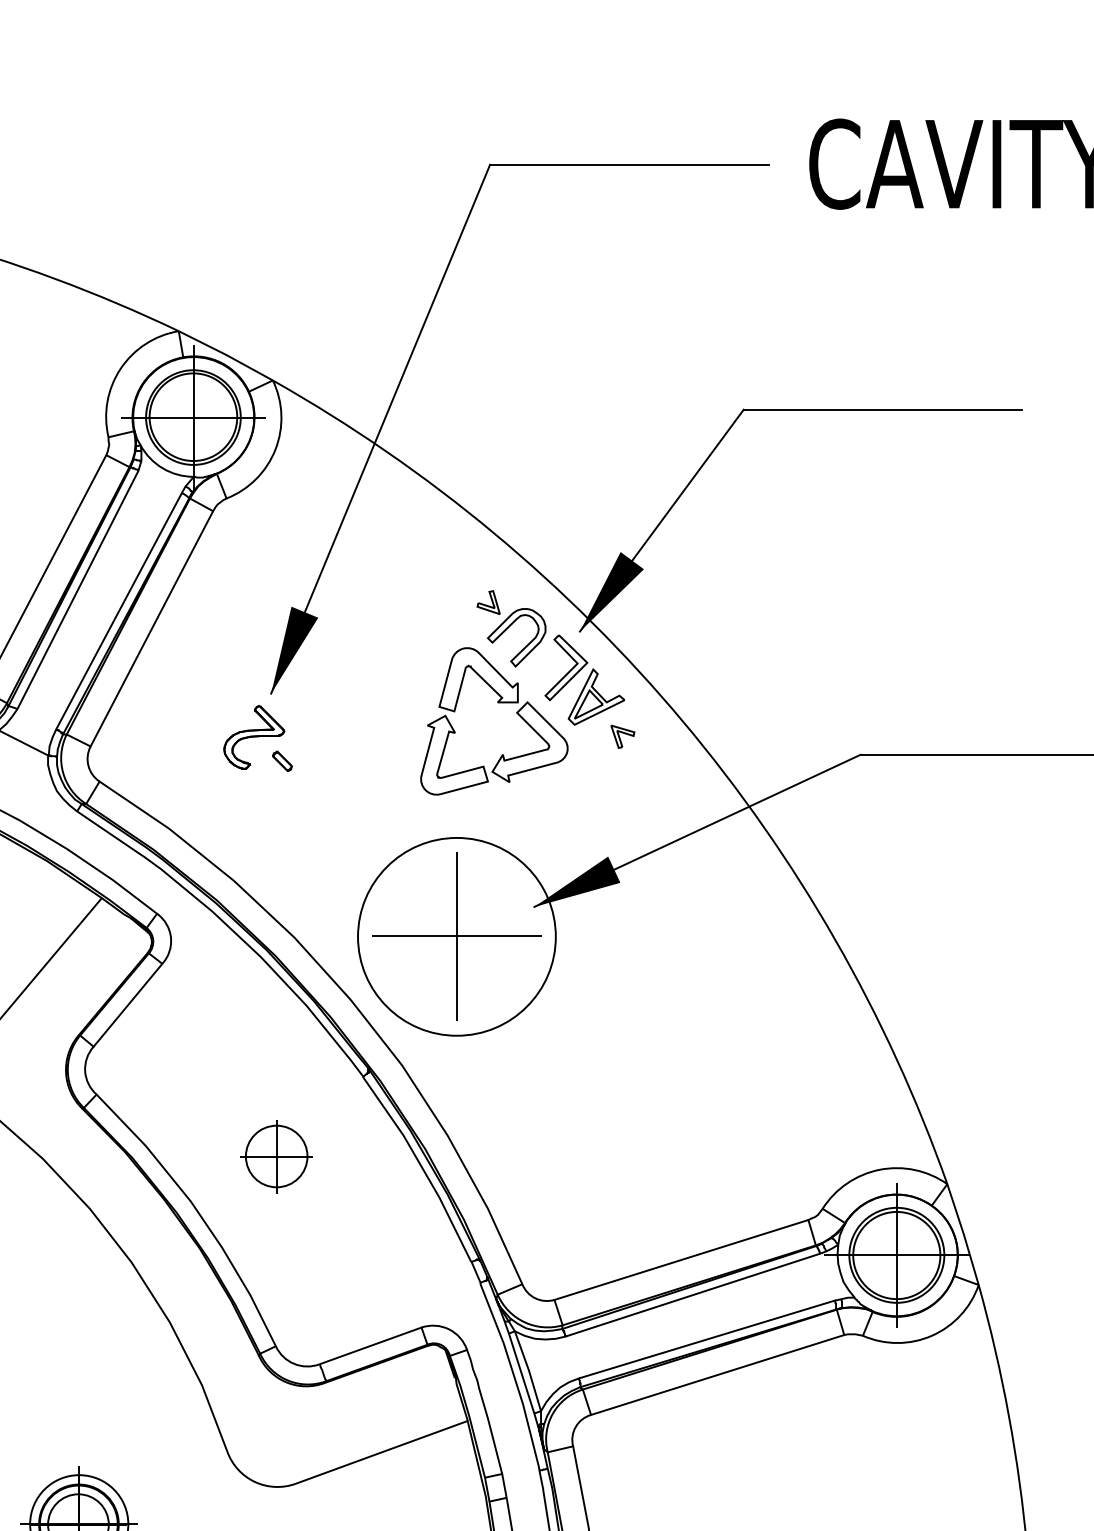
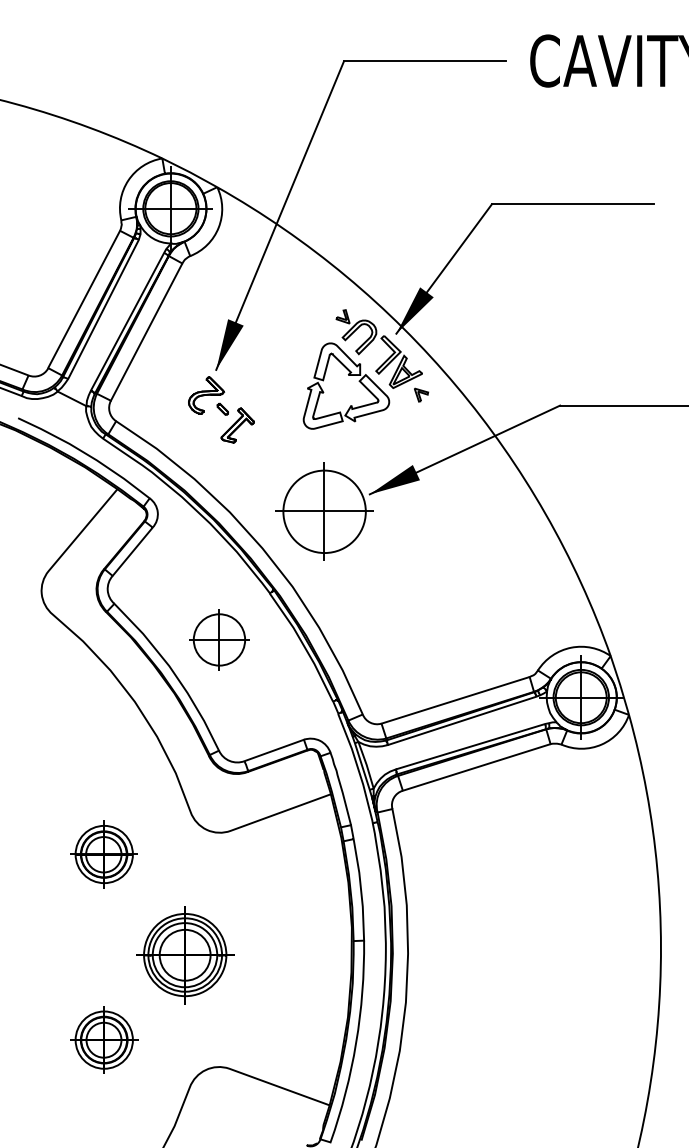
part: (307, 788) -> (237, 425), added
circle: (456, 936) -> (324, 511), size x0.71
part: (276, 1155) -> (219, 639), size x1.43

